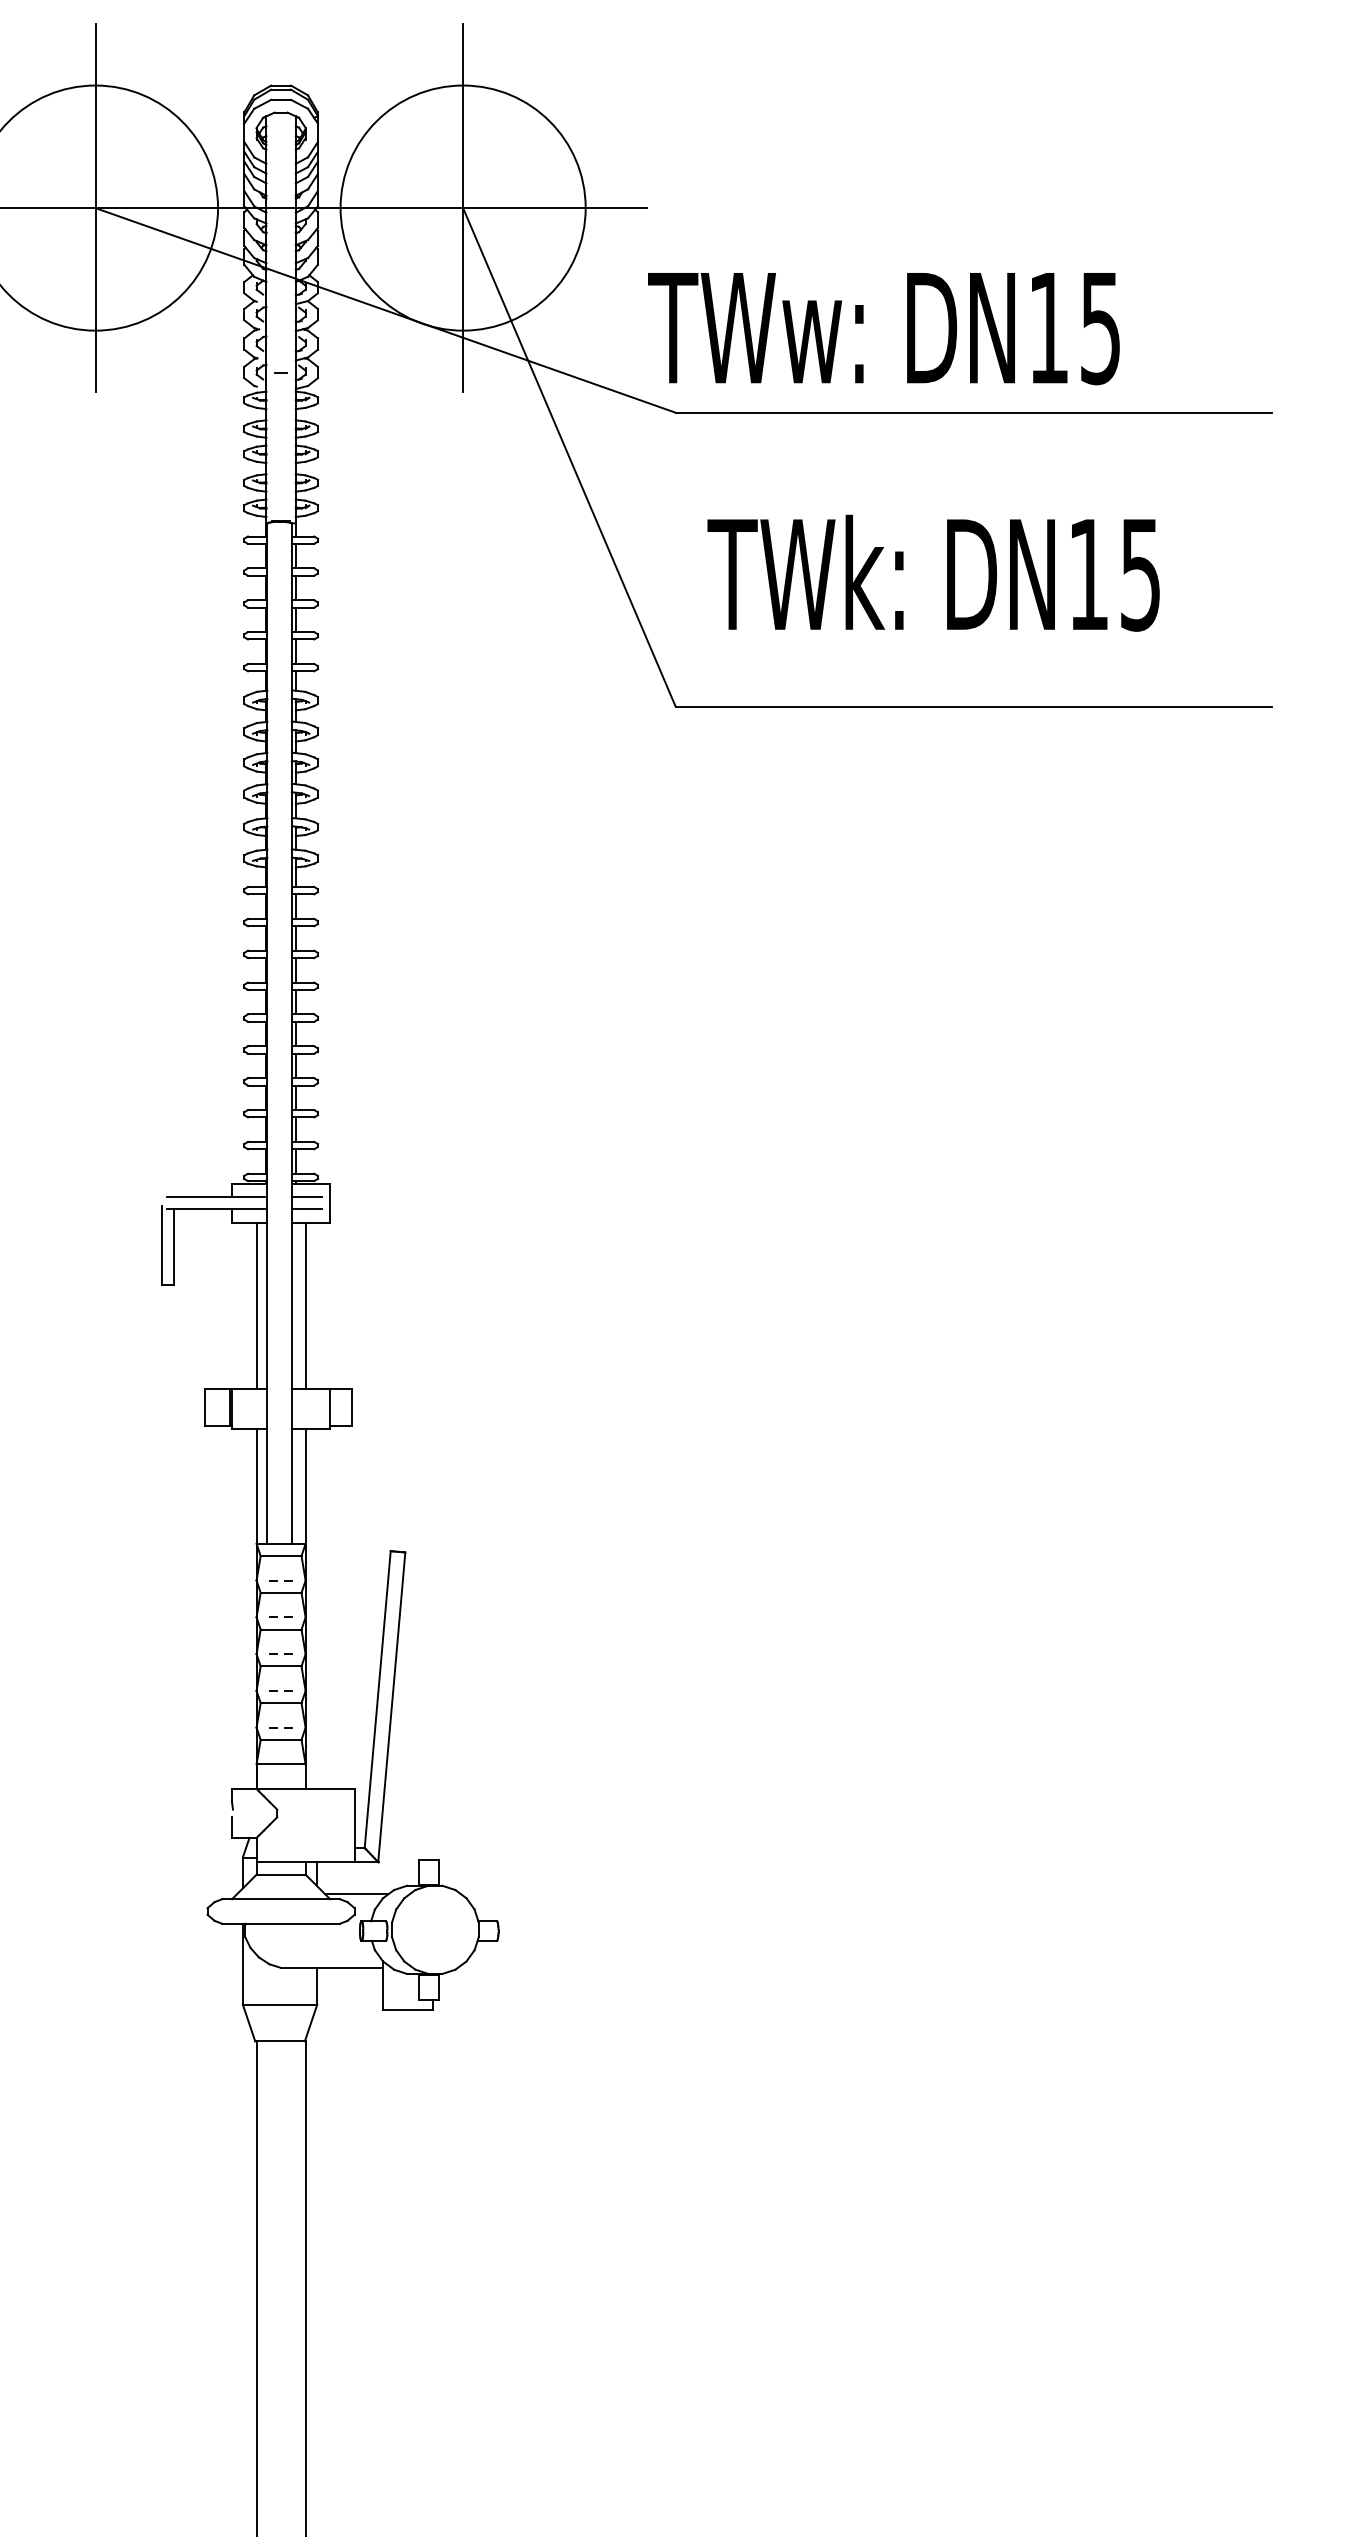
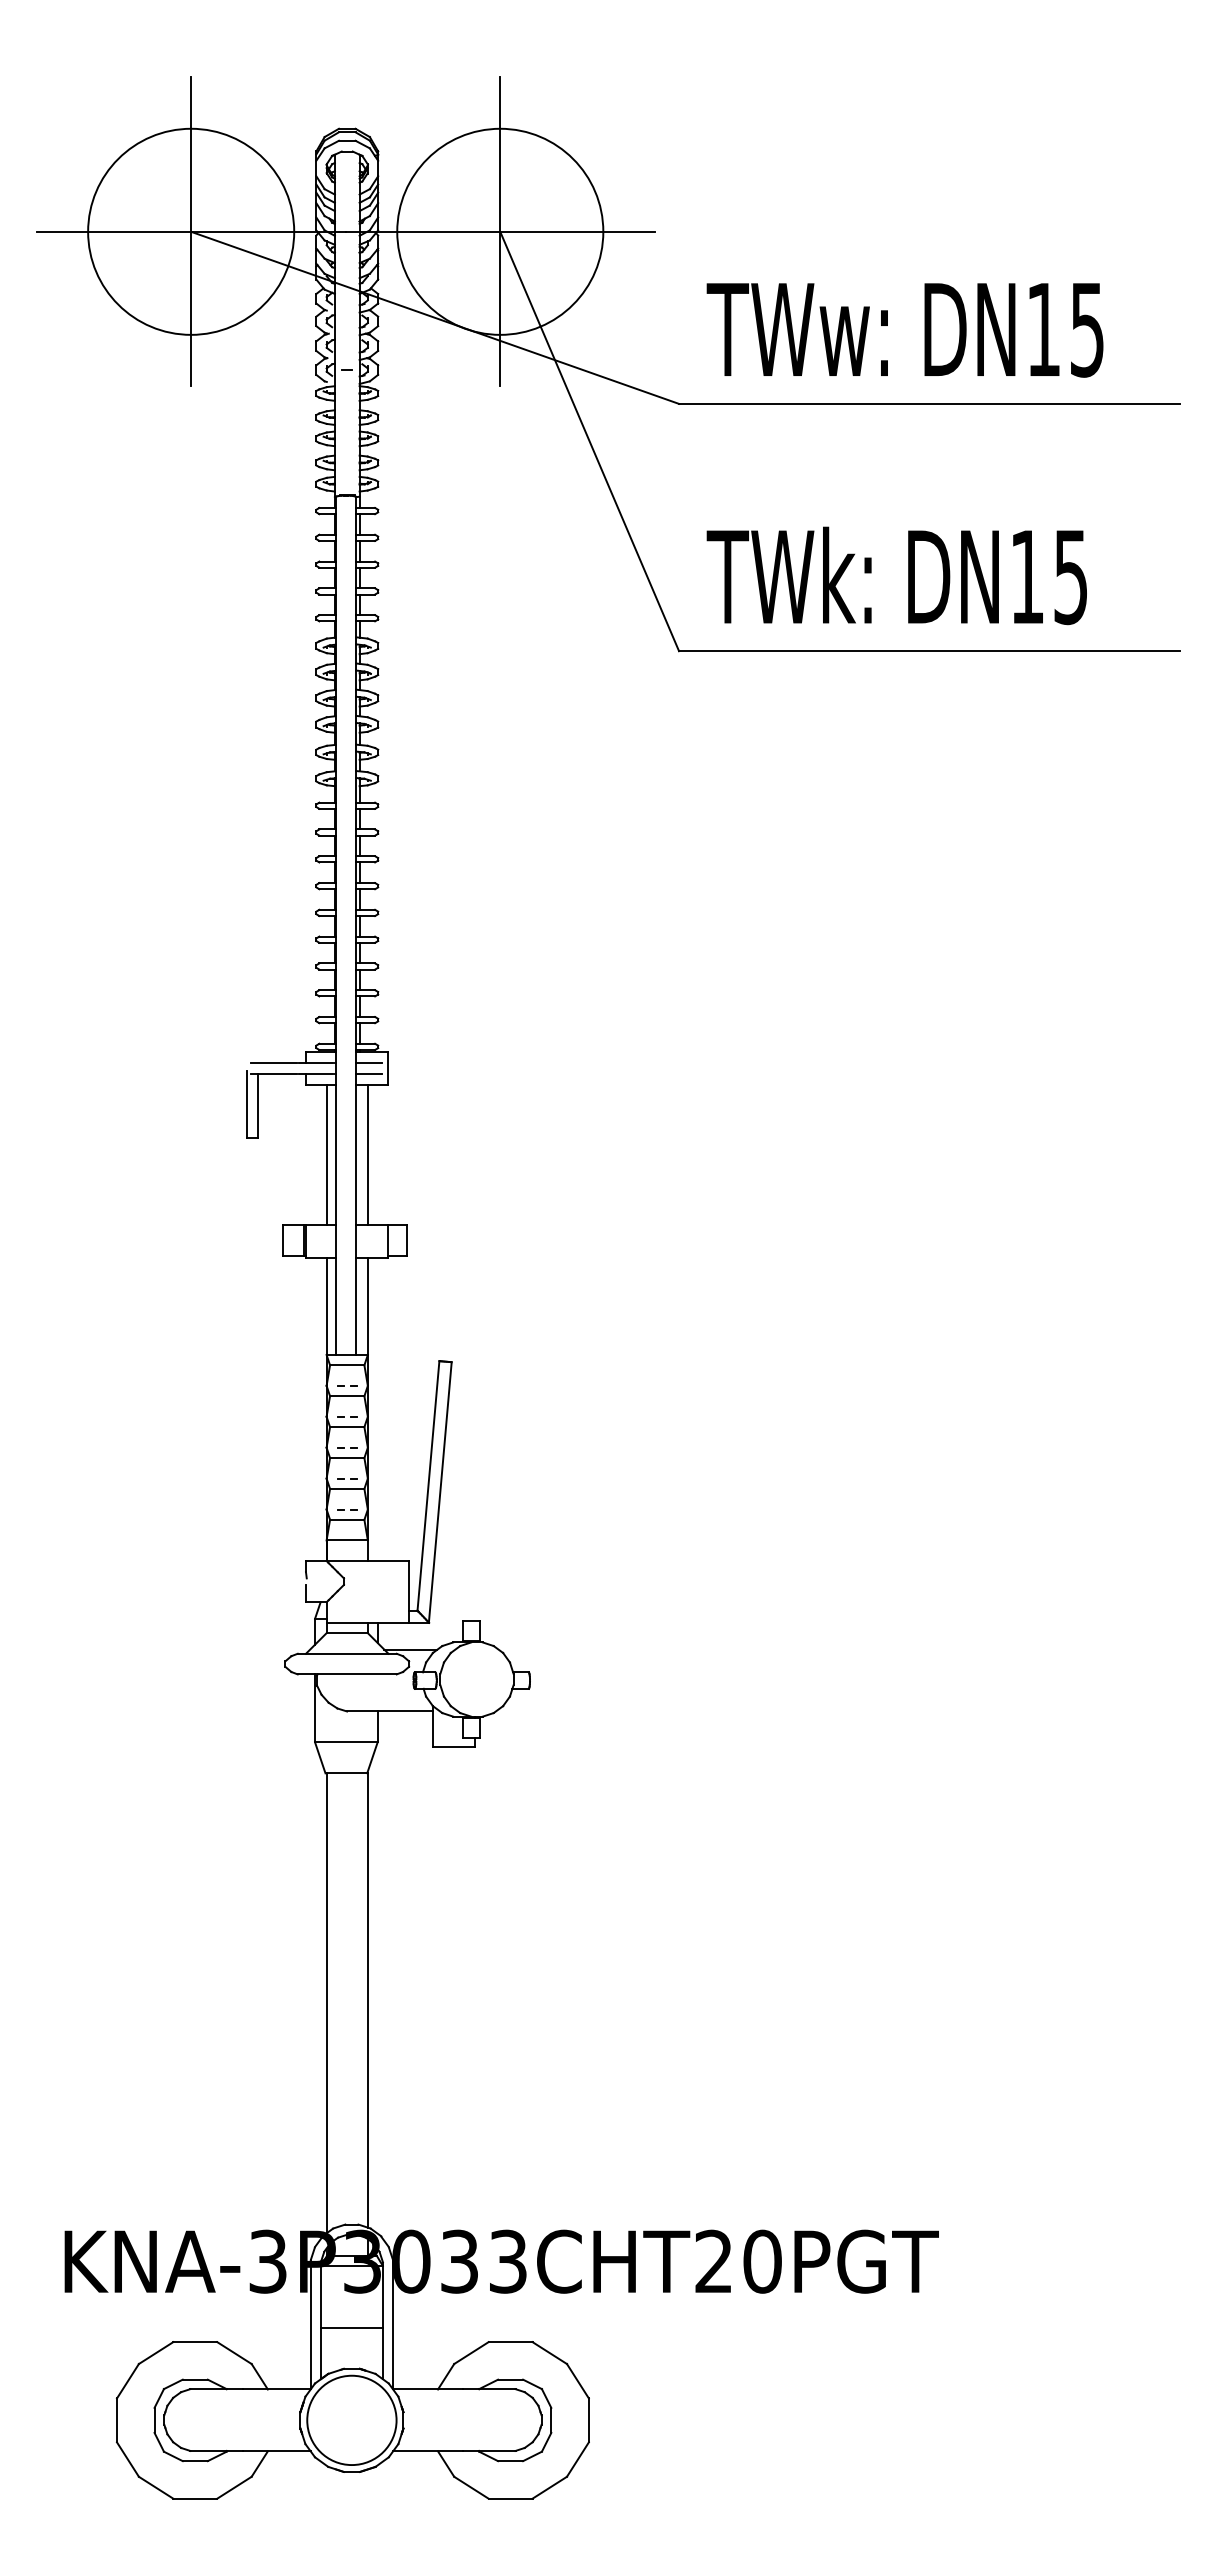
text: (883, 329) -> (904, 330), moved
text: (933, 572) -> (896, 575), moved

